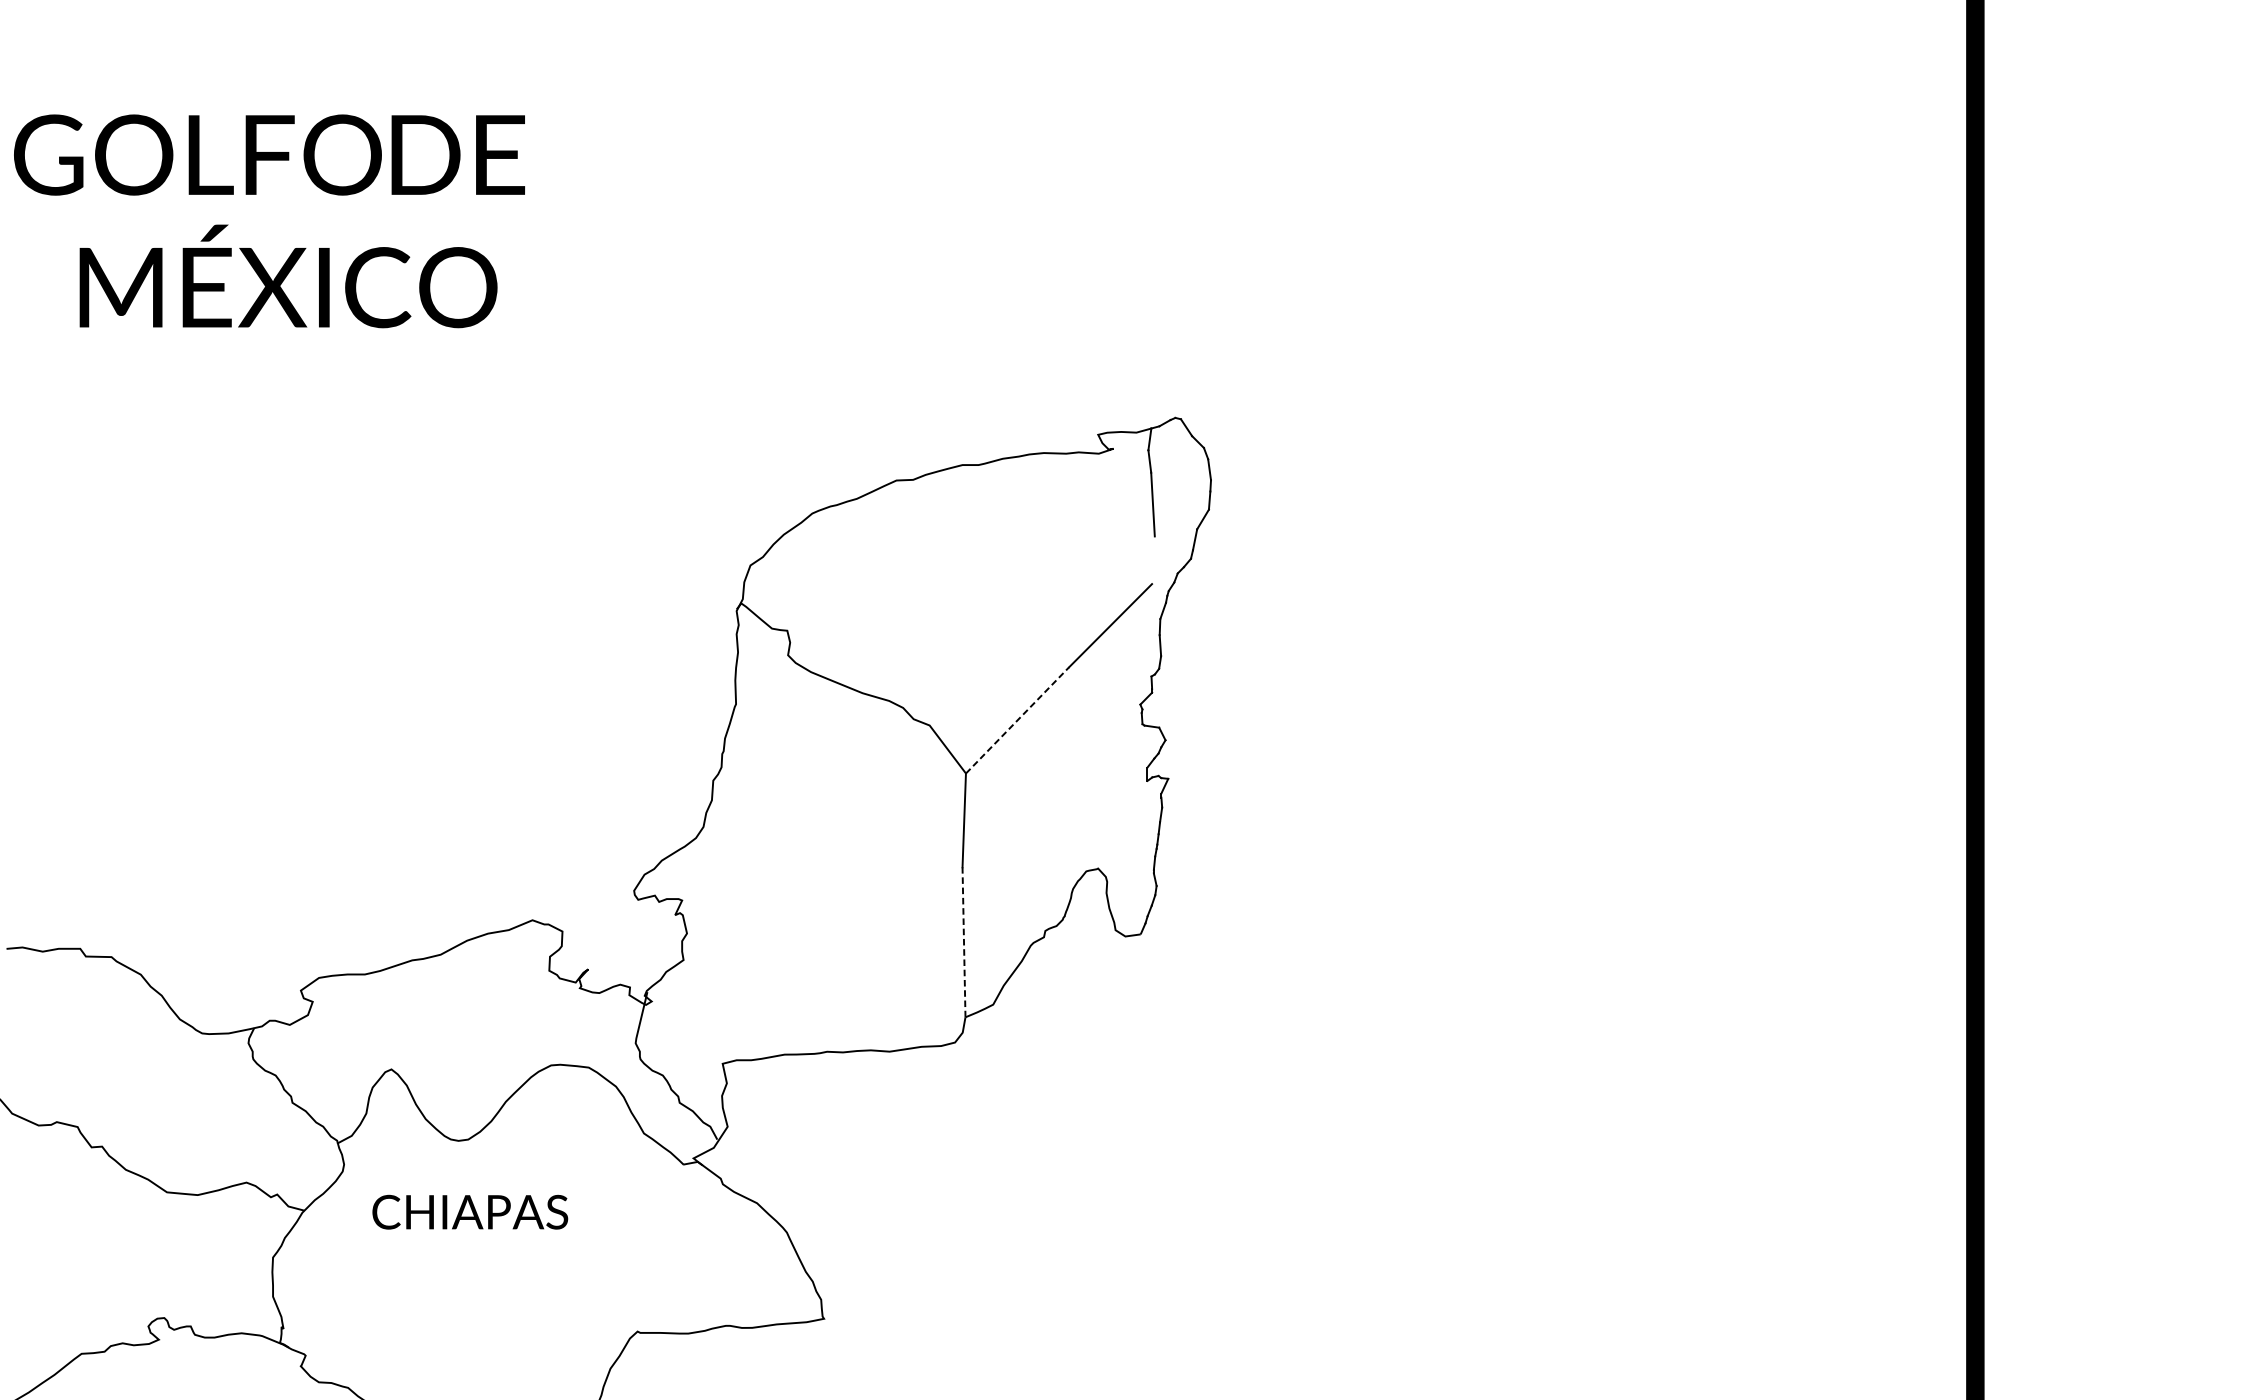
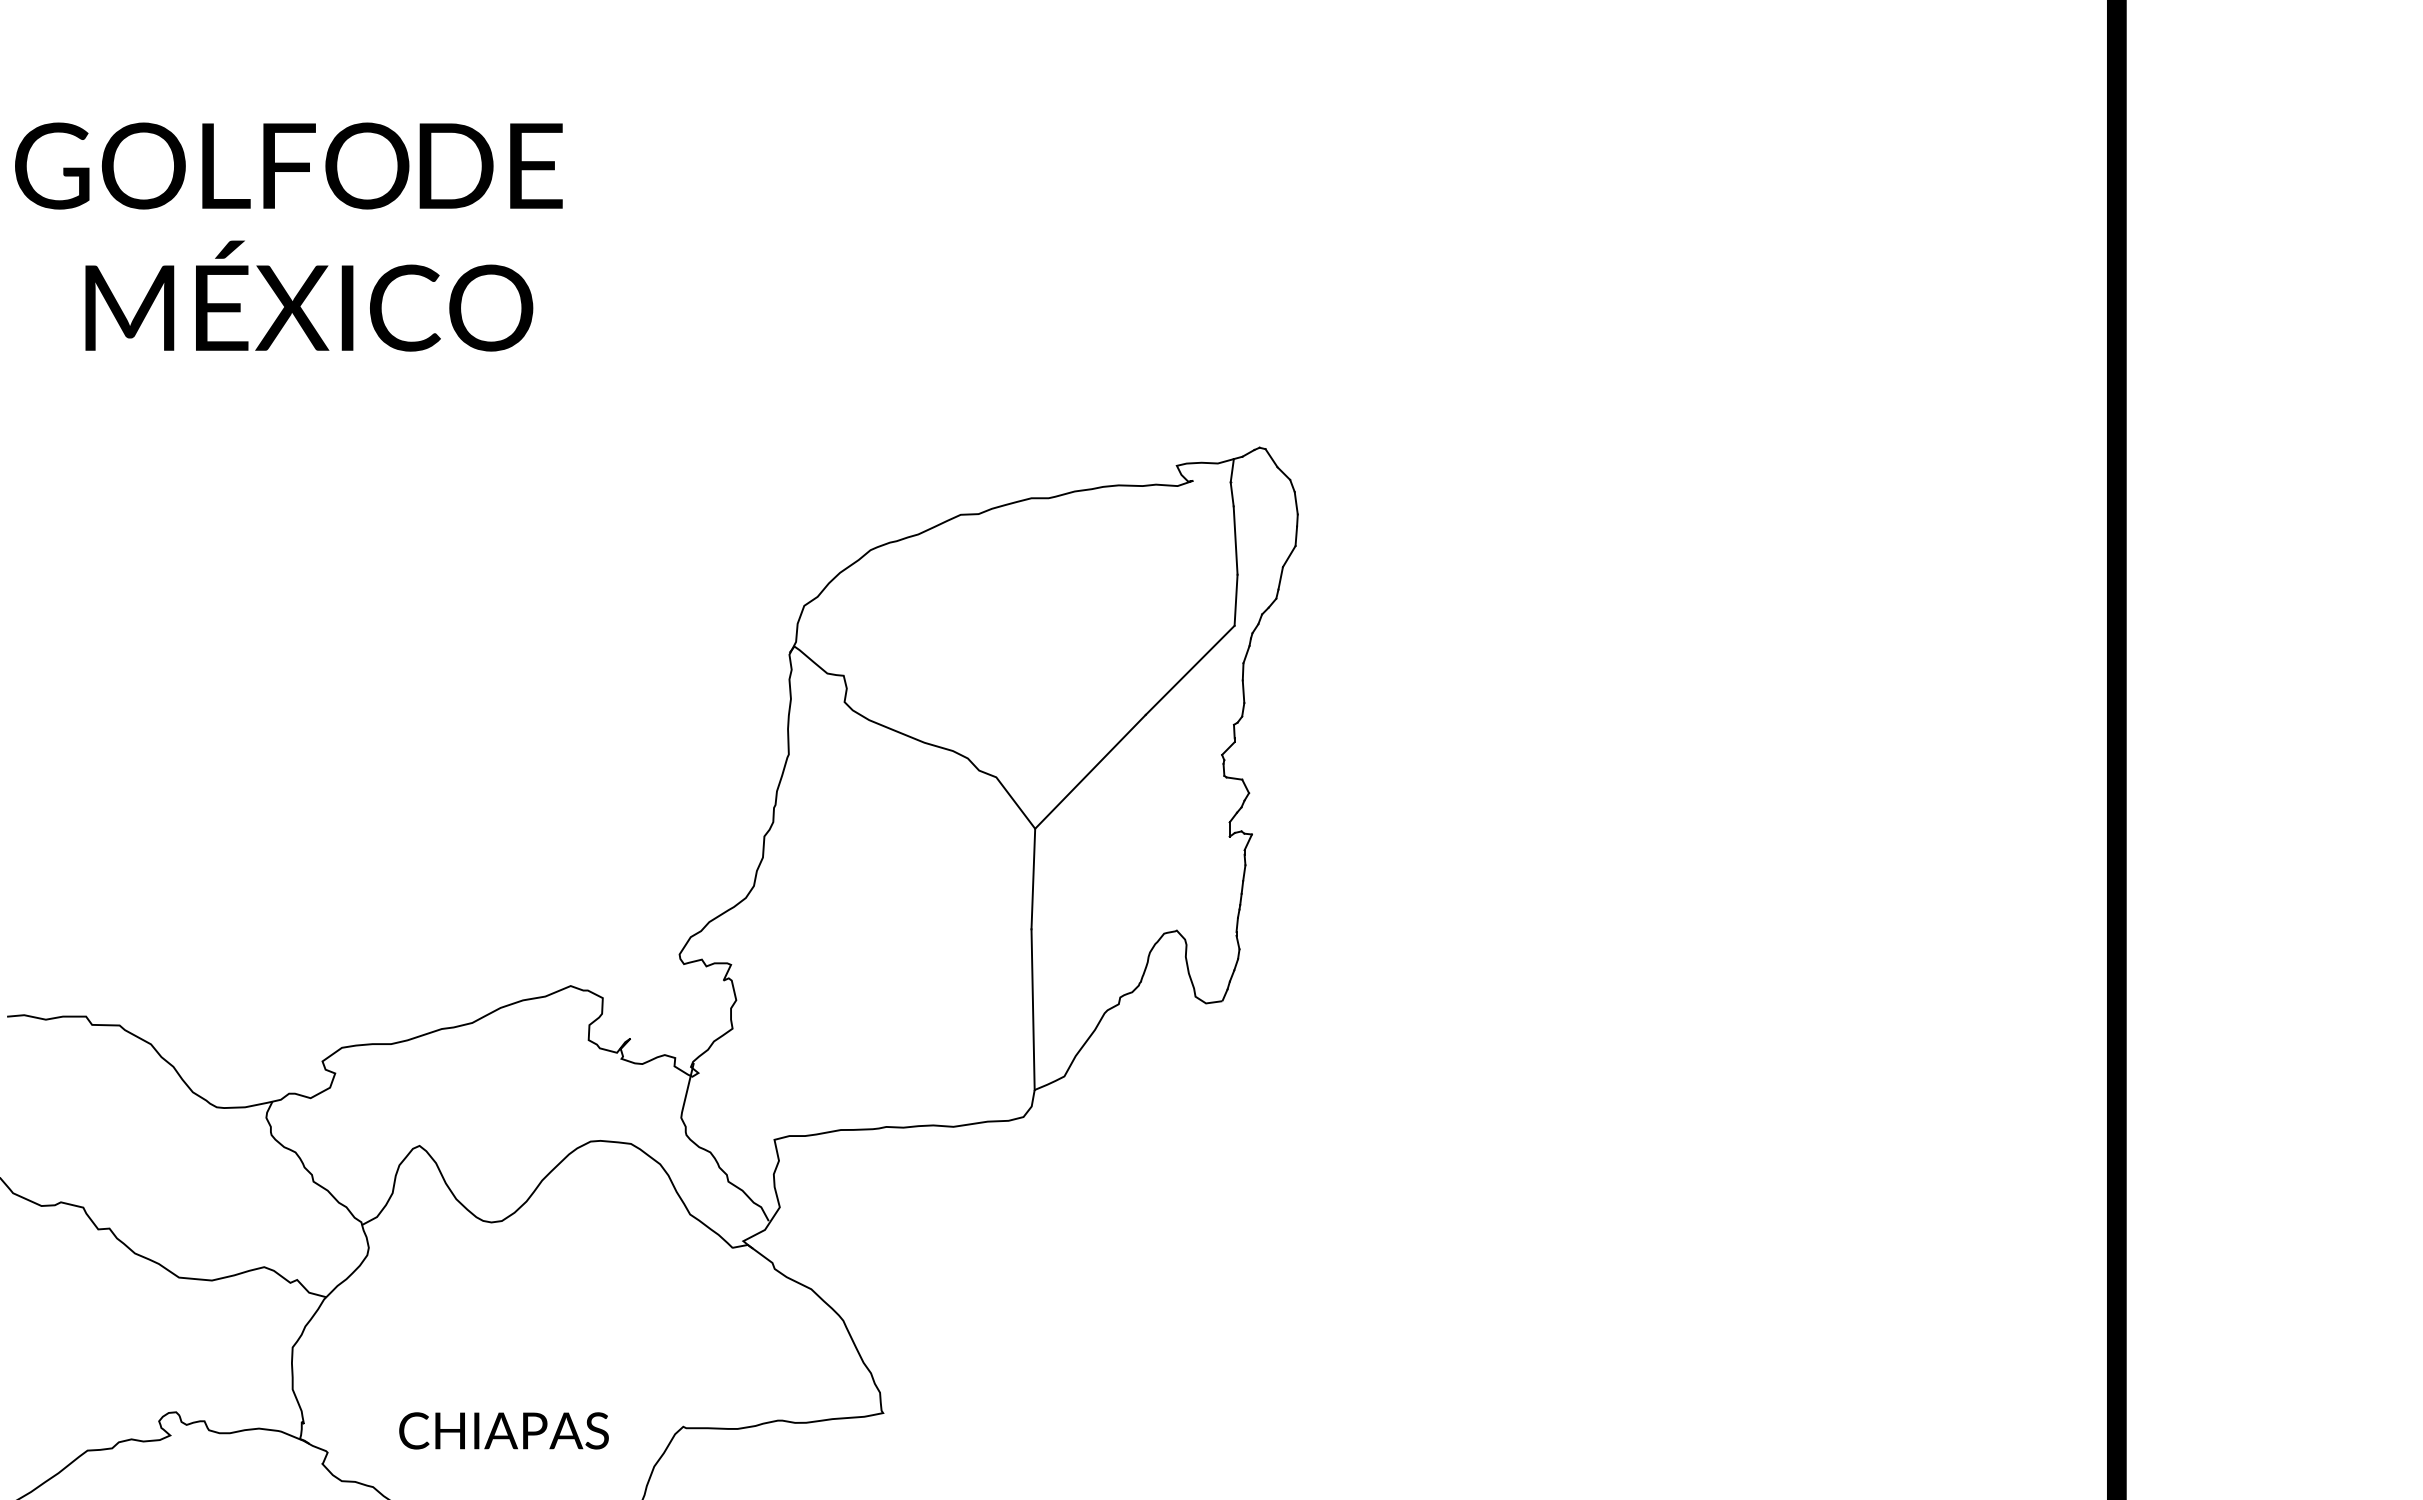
line: (1152, 559) -> (1235, 599), added
line: (1017, 720) -> (1090, 771), dashed -> solid
line: (964, 942) -> (1033, 1009), dashed -> solid
text: (469, 1211) -> (503, 1430), moved

